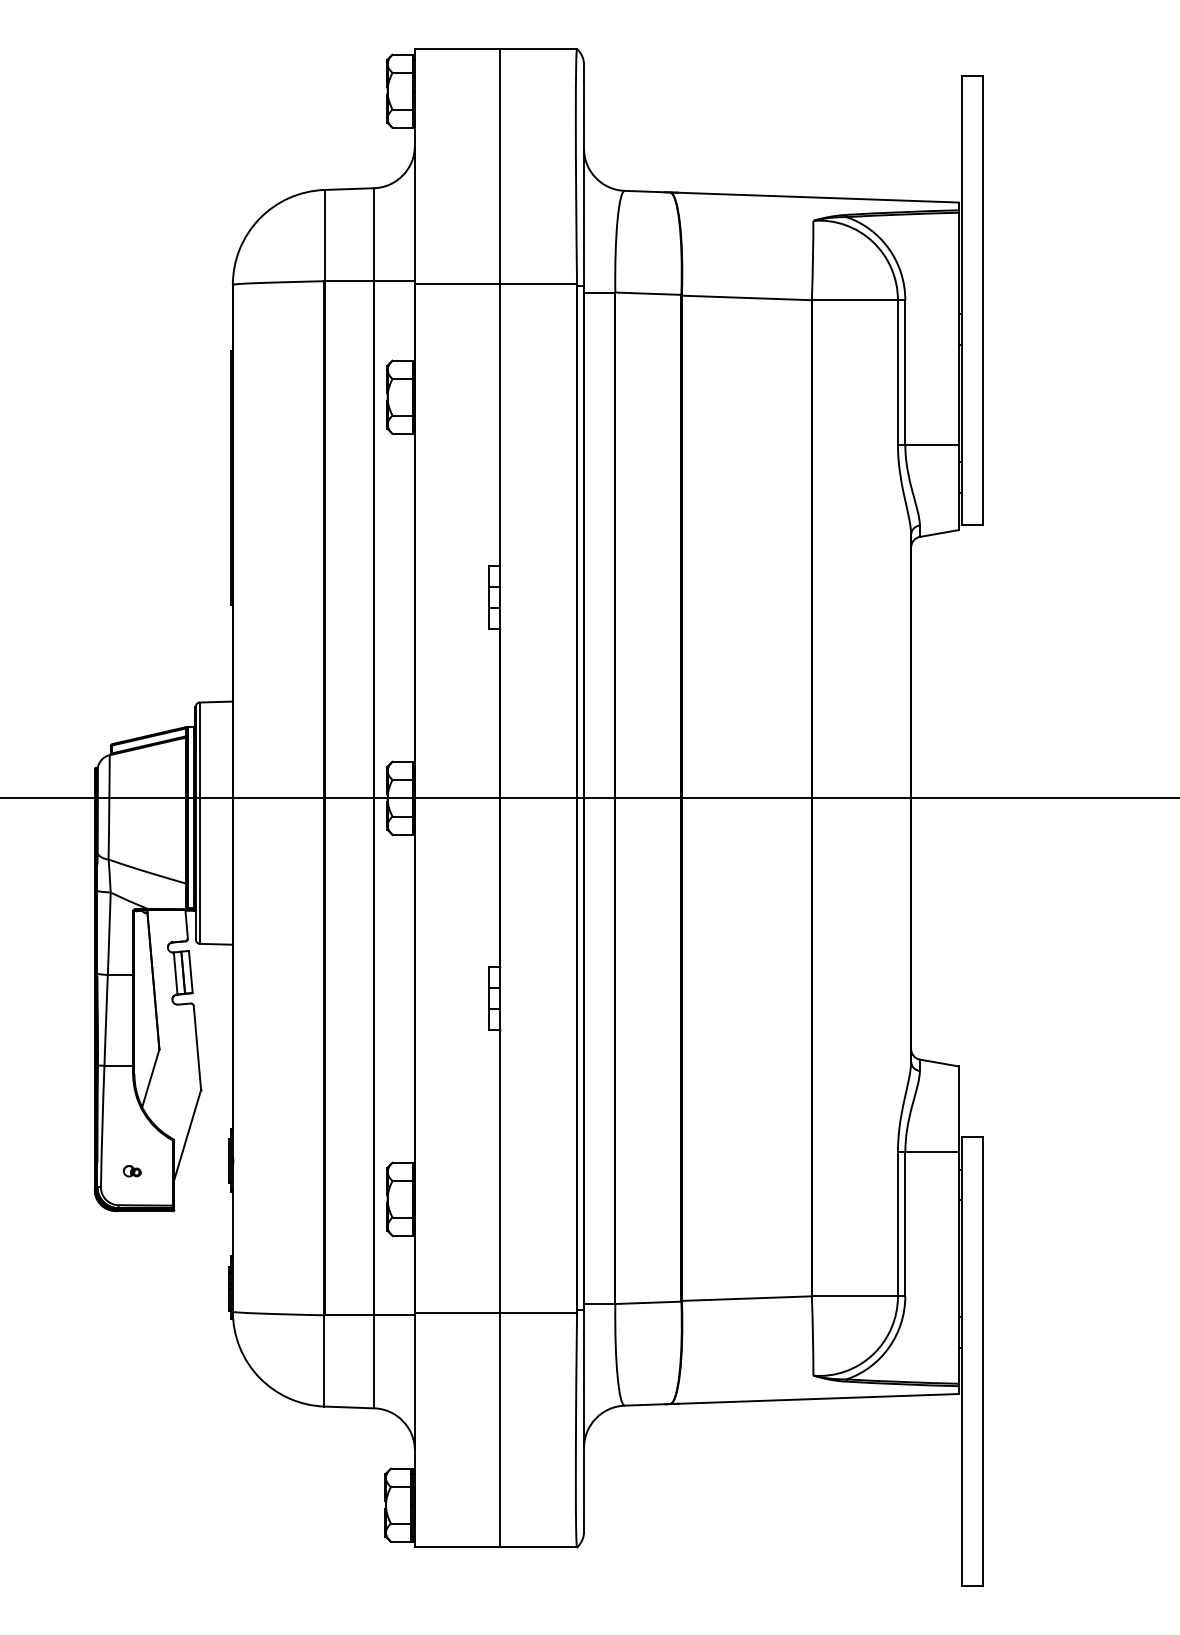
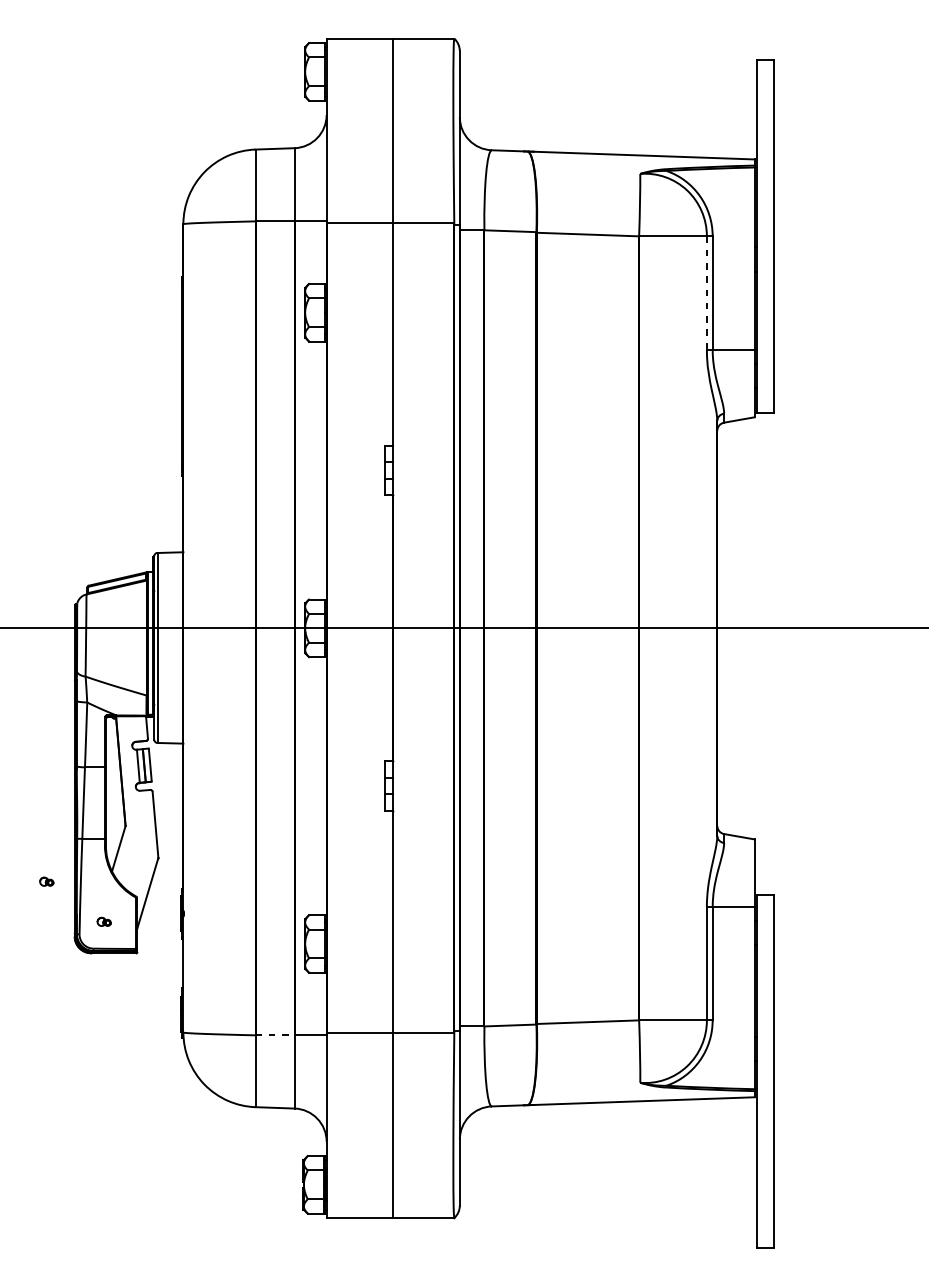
line: (897, 373) -> (706, 294), solid -> dashed
part: (58, 1120) -> (46, 881), added
line: (349, 1315) -> (275, 1035), solid -> dashed

